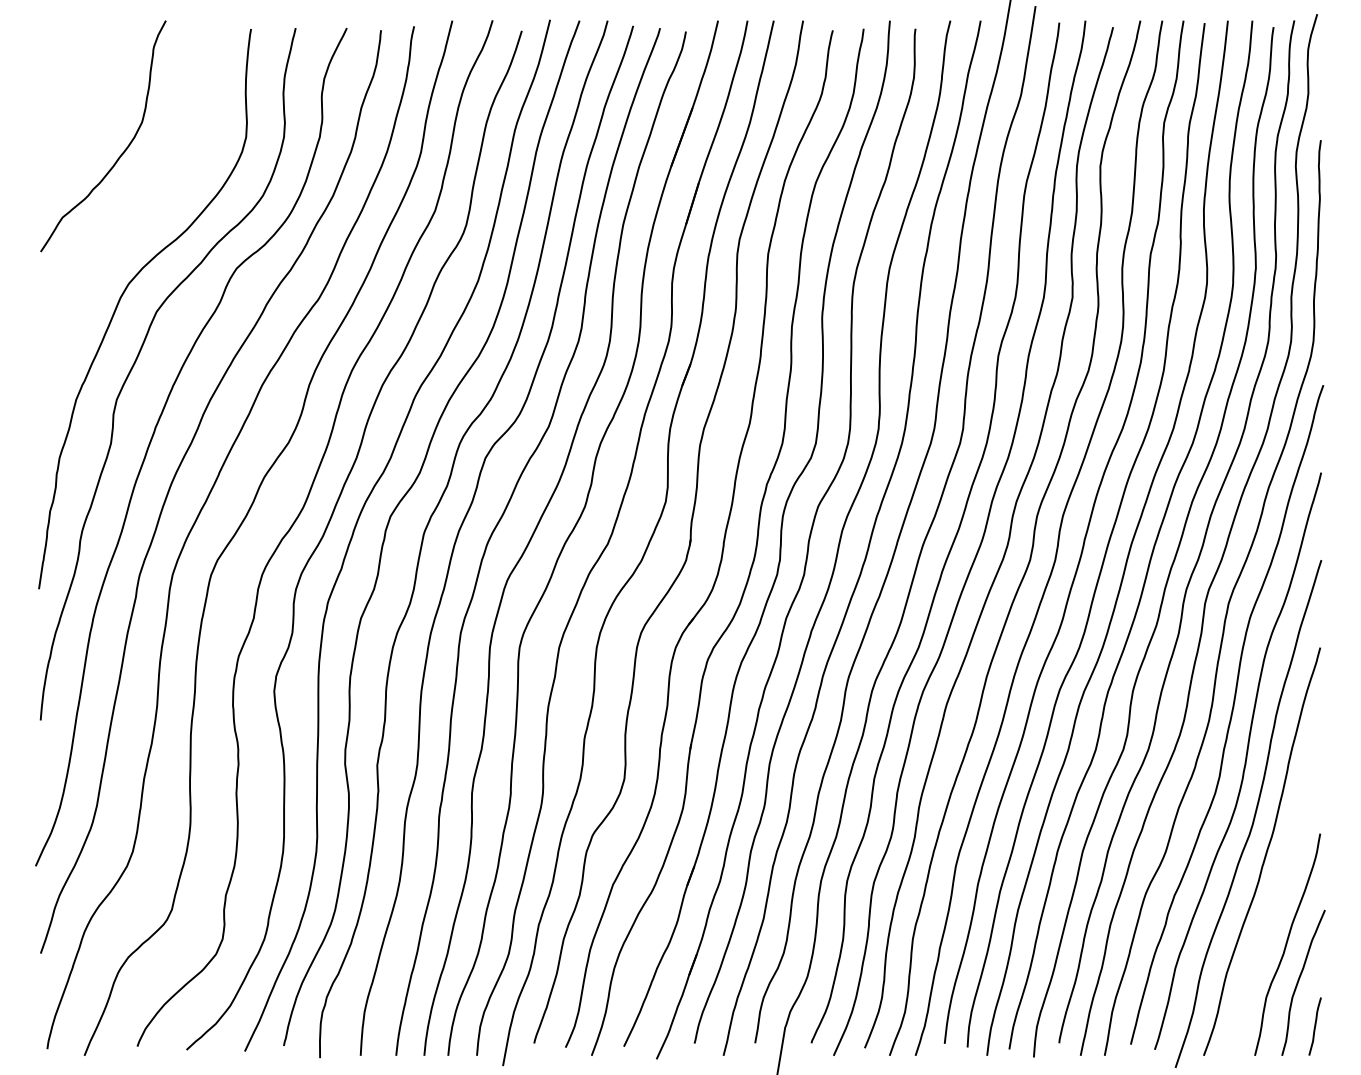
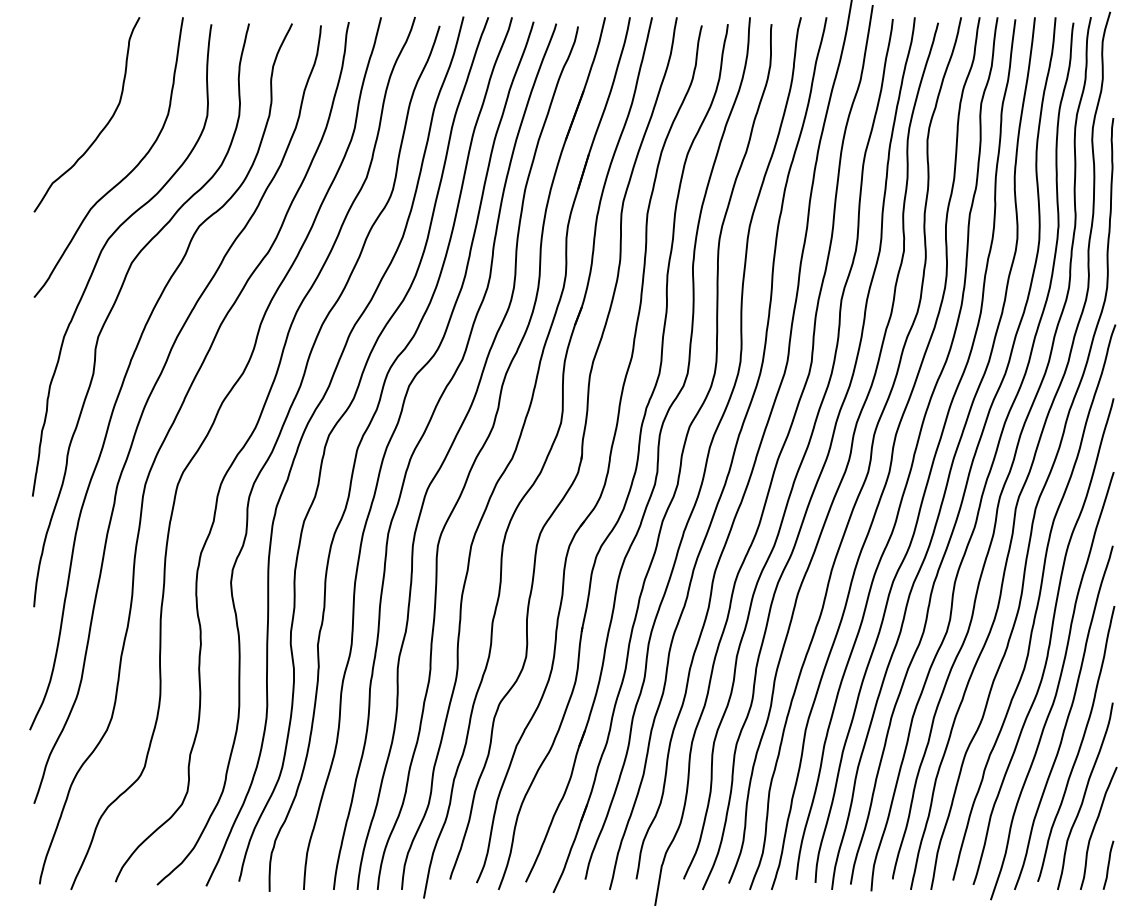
curve: (146, 210) -> (123, 177), added
curve: (1280, 884) -> (1079, 745), added

